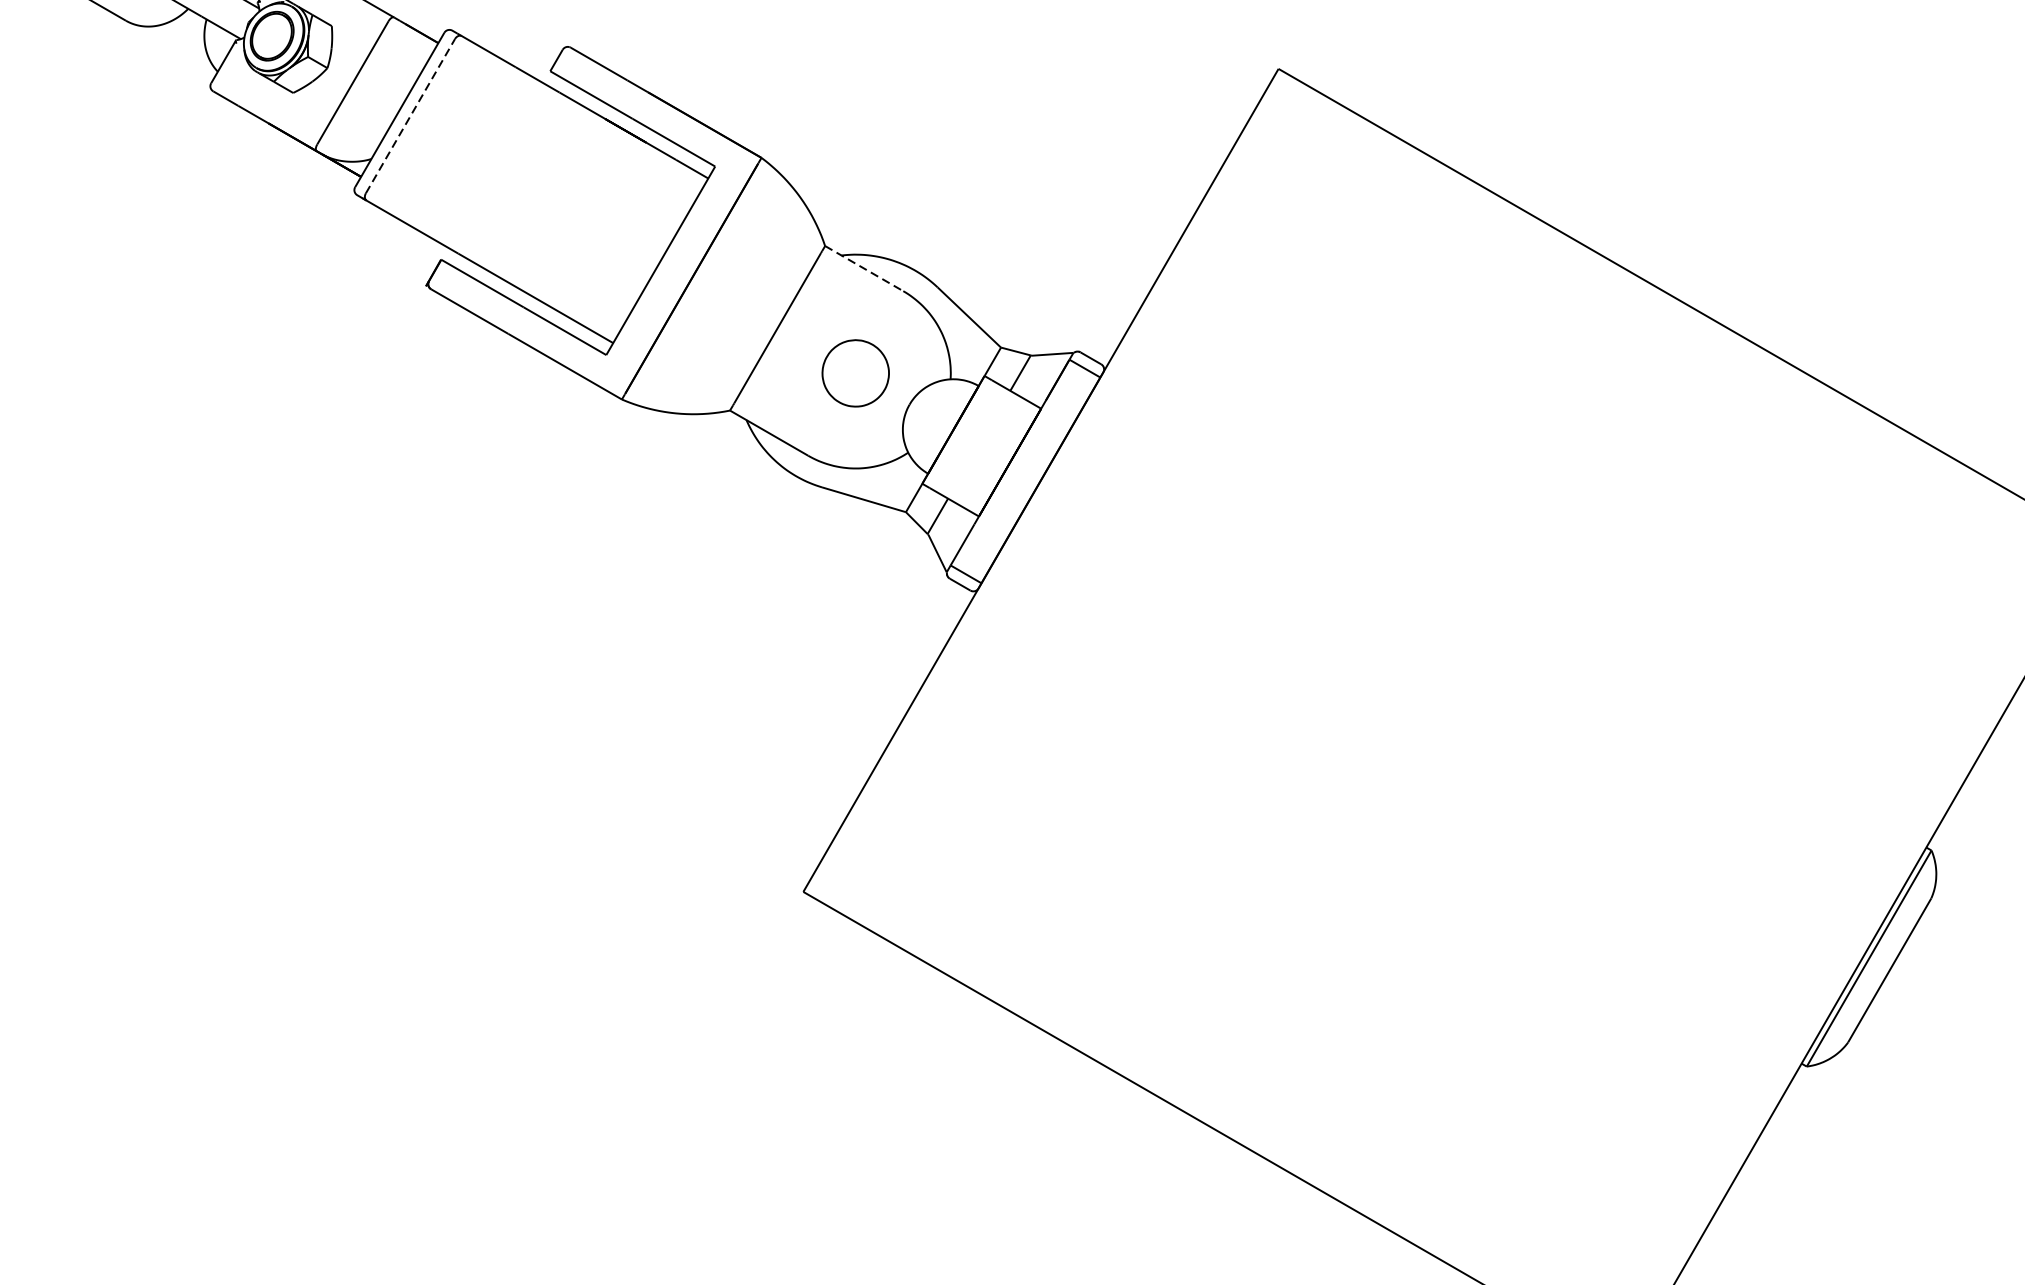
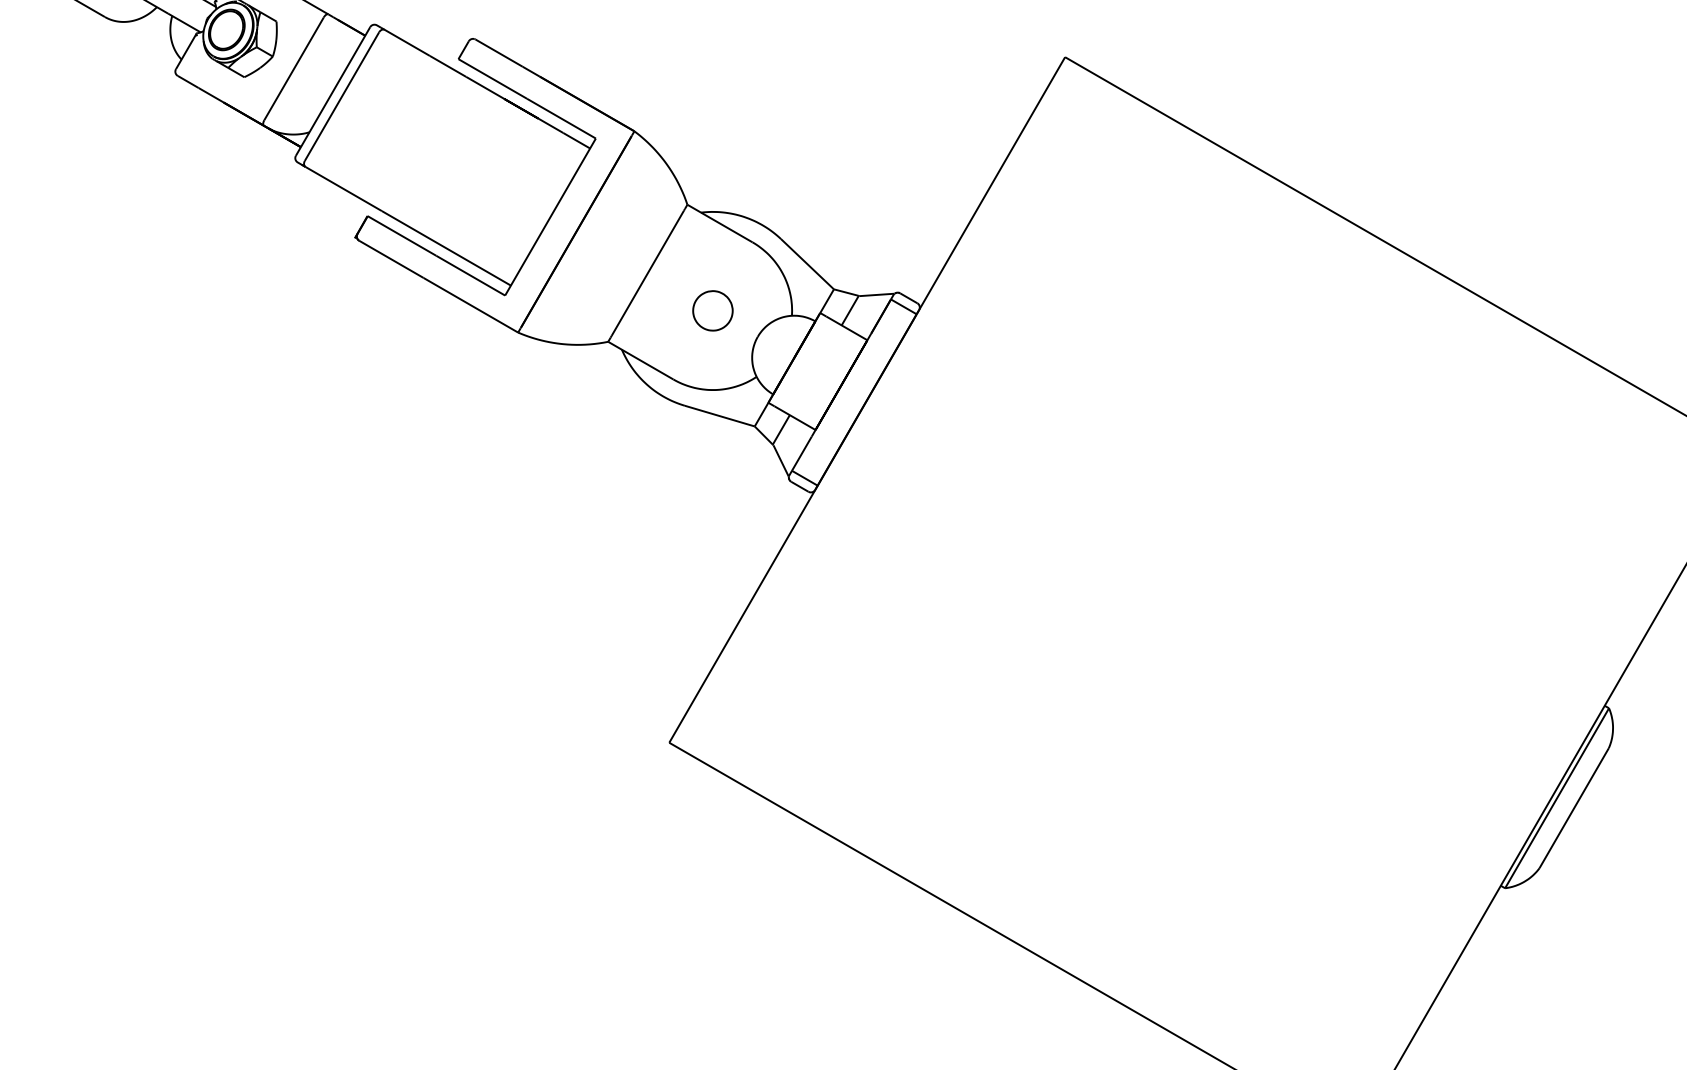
line: (411, 116) -> (342, 96), dashed -> solid
line: (863, 268) -> (719, 223), dashed -> solid
part: (855, 372) -> (712, 310), size x0.71

